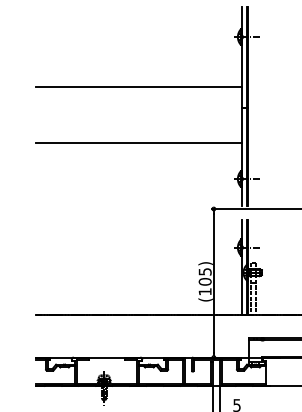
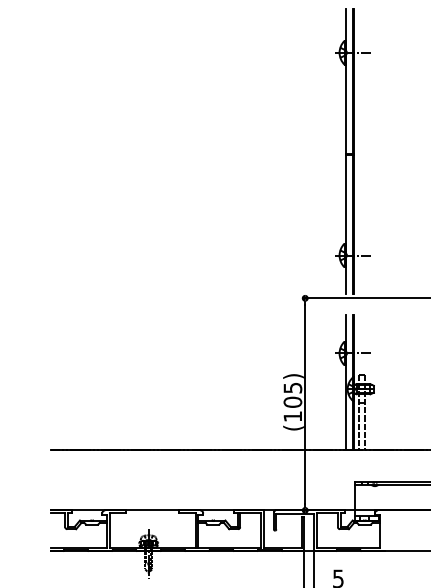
line: (138, 87) -> (197, 124), removed
line: (138, 142) -> (197, 203), removed

